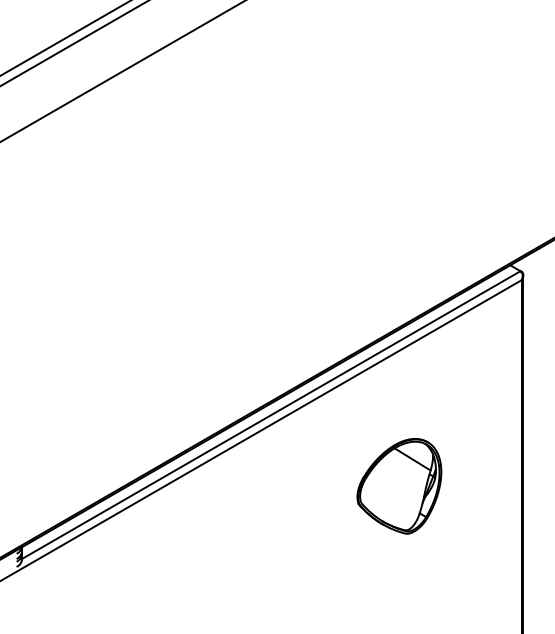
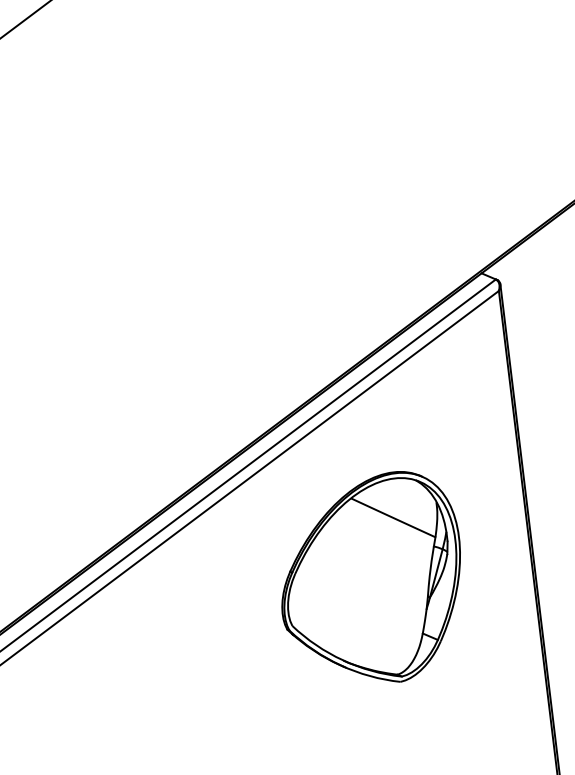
part: (399, 486) -> (371, 580), size x1.67

